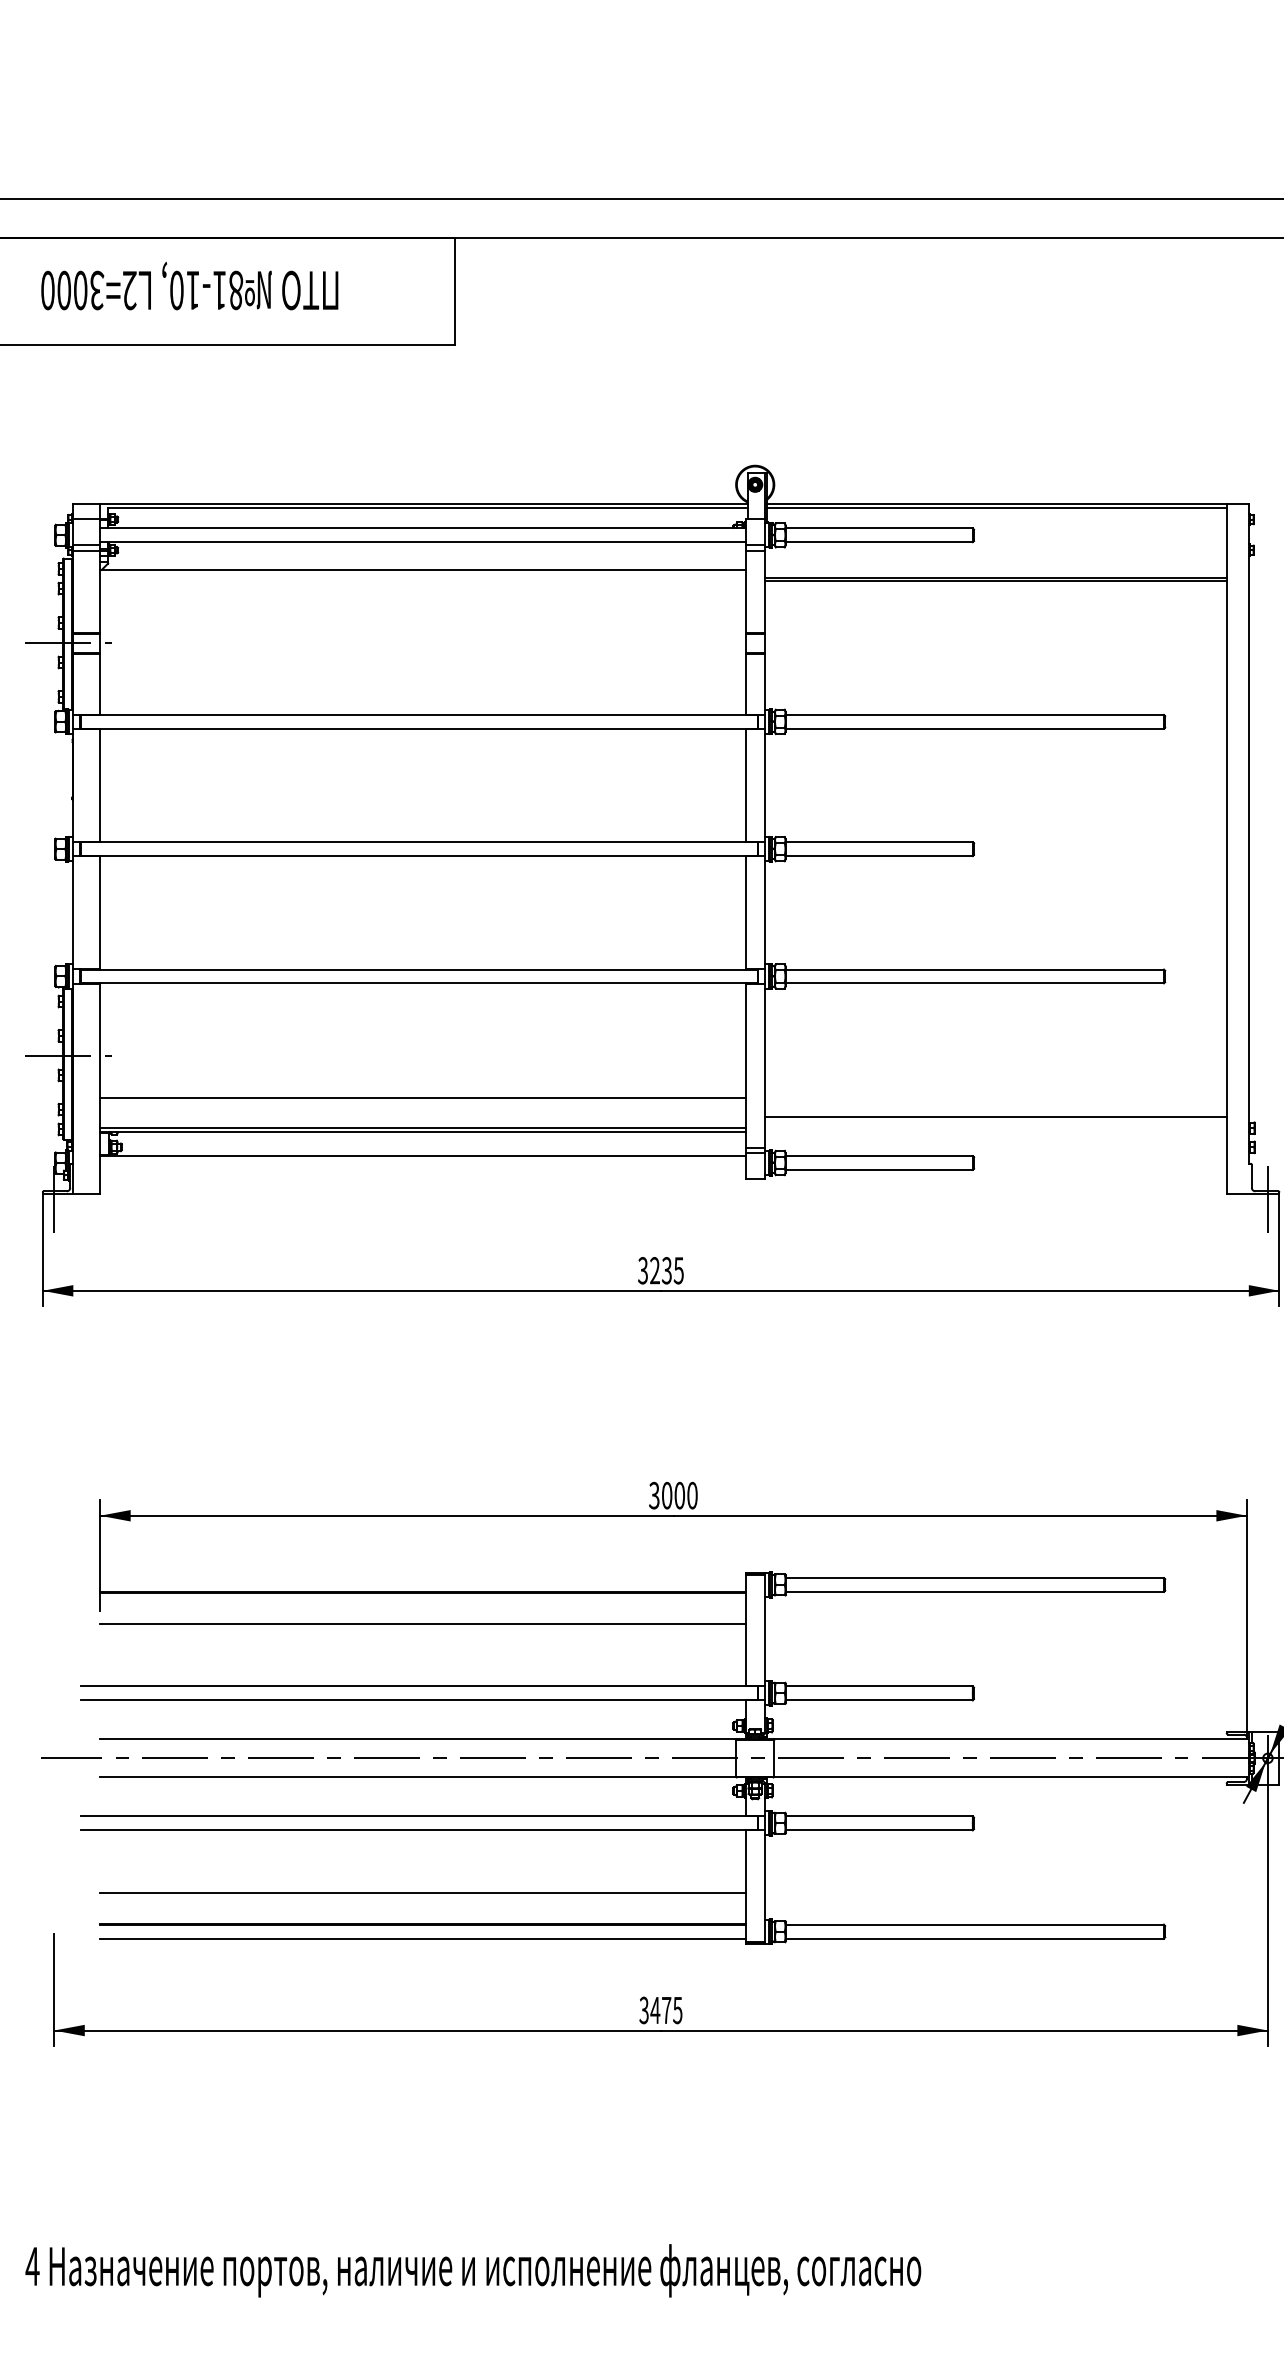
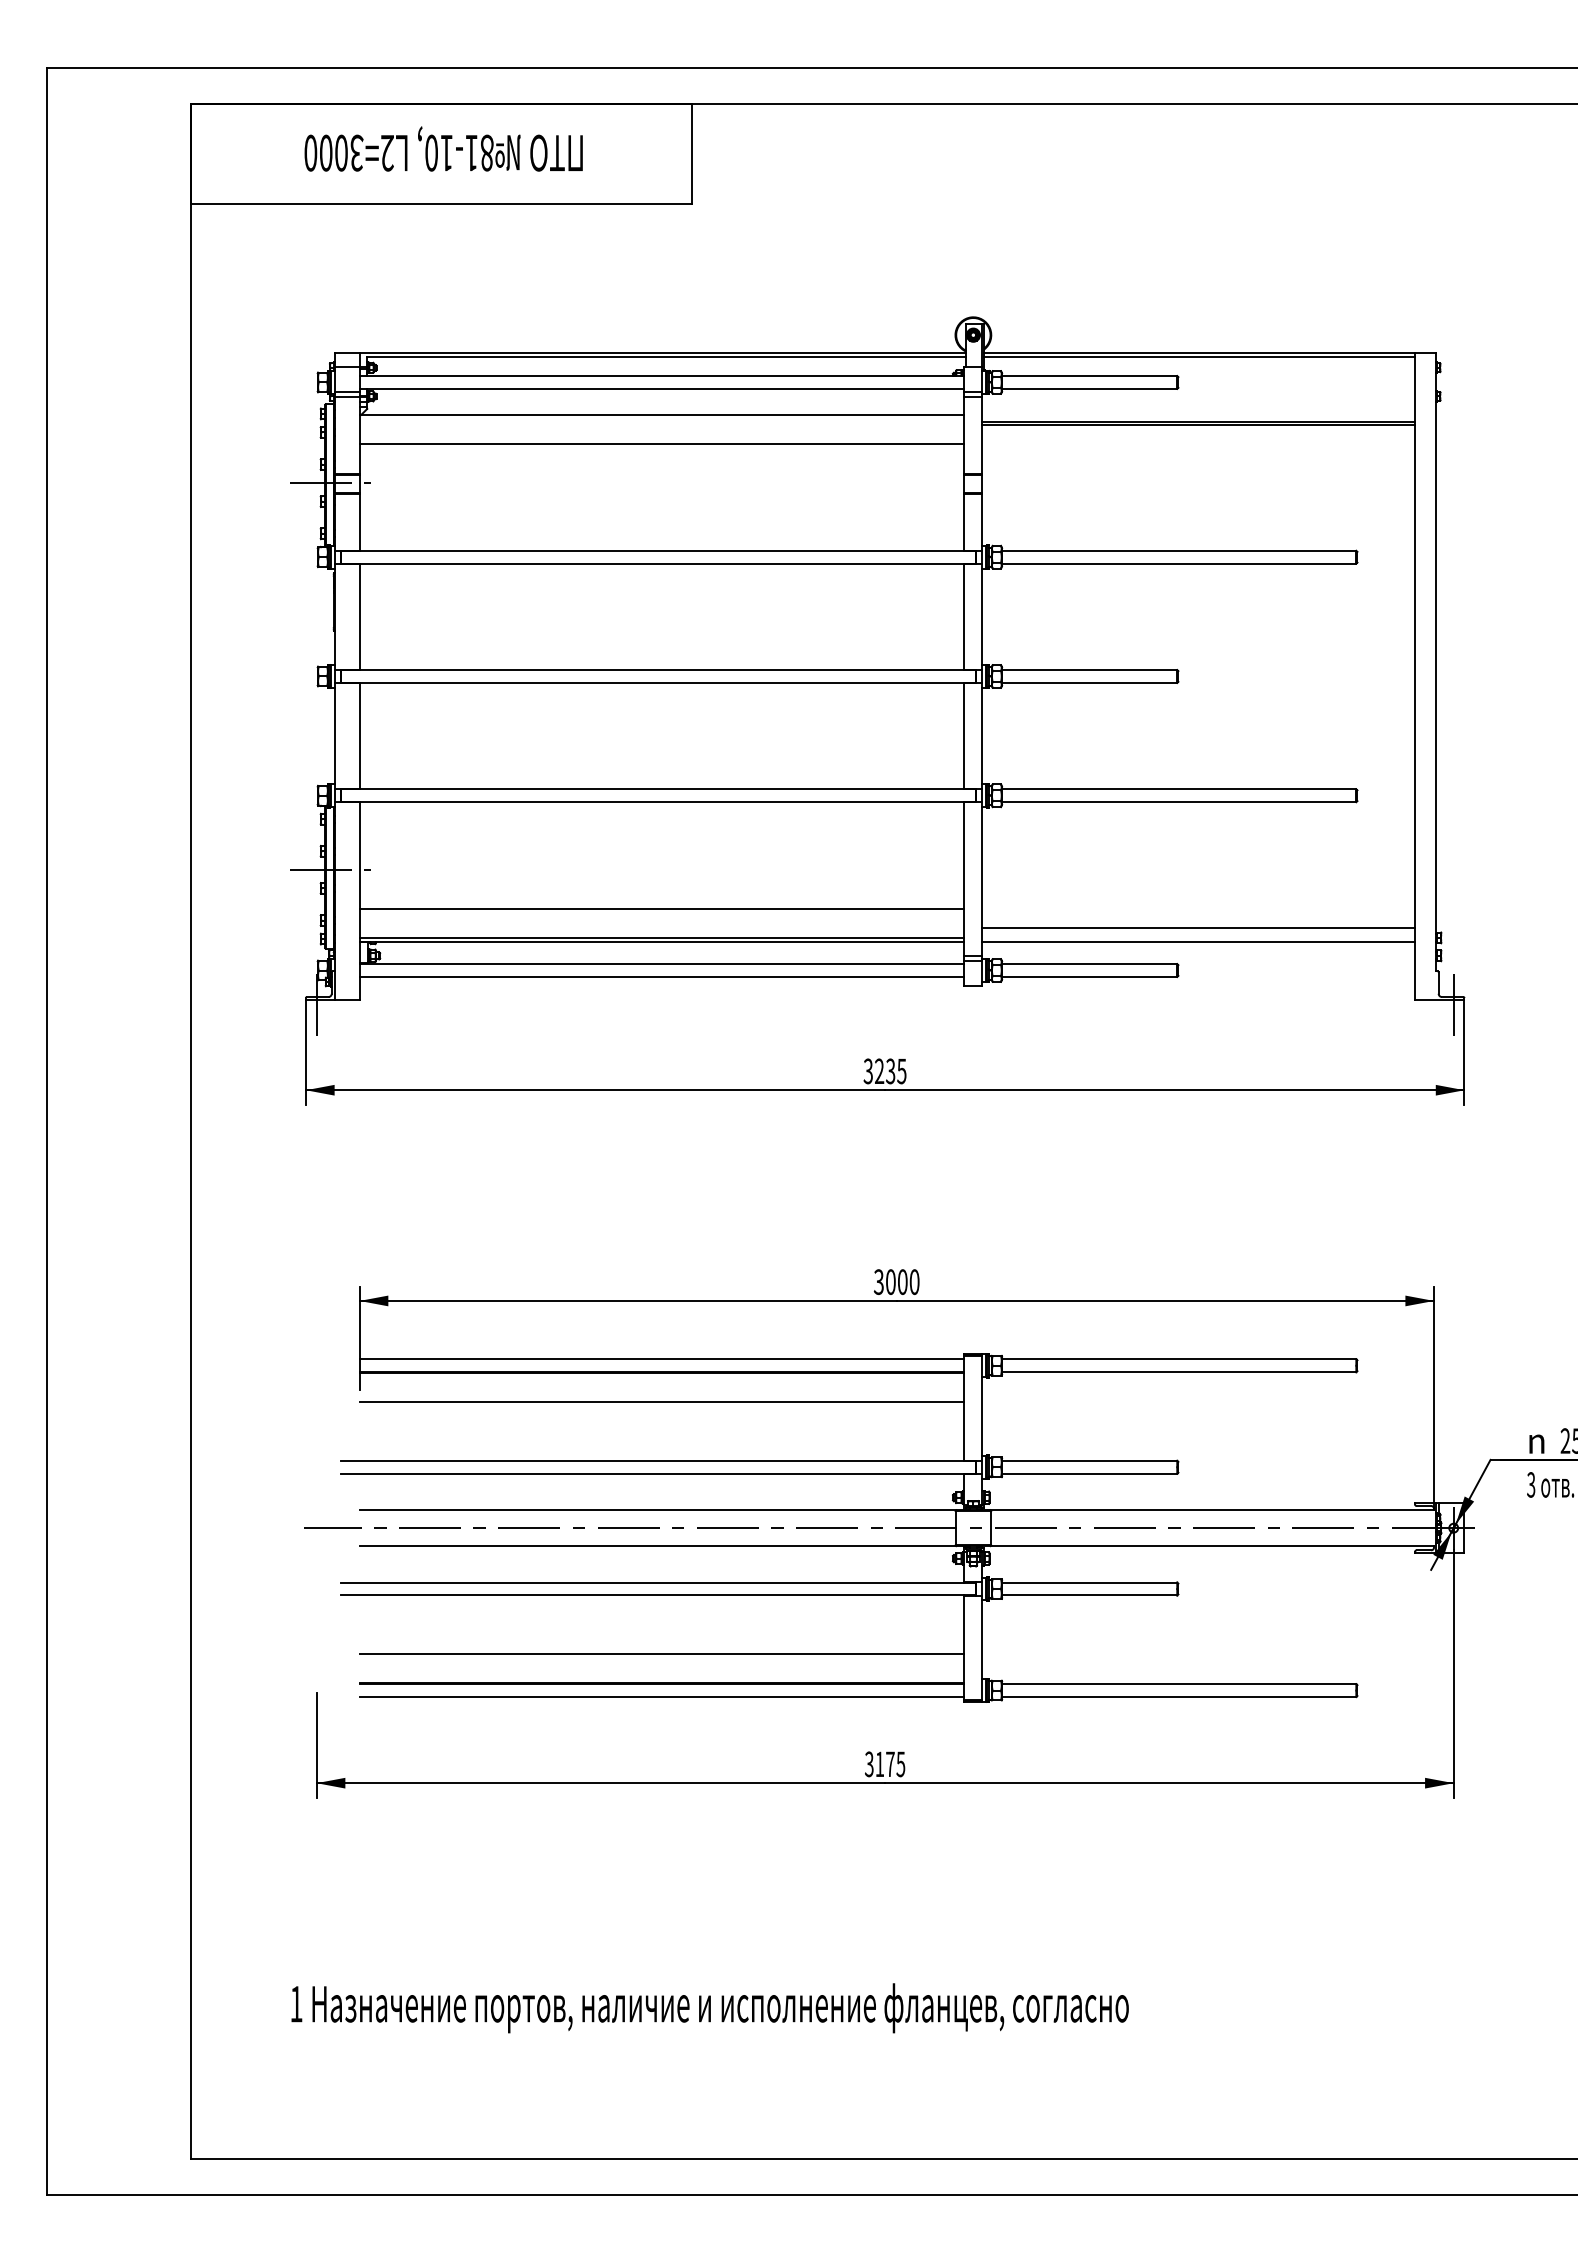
line: (422, 600) -> (661, 443), added
line: (995, 1132) -> (1198, 941), added
line: (422, 1169) -> (661, 976), added
line: (422, 1578) -> (661, 1359), added
text: (654, 2009) -> (879, 1763), 3475 -> 3175
text: (32, 2266) -> (296, 2004), 4 -> 1

